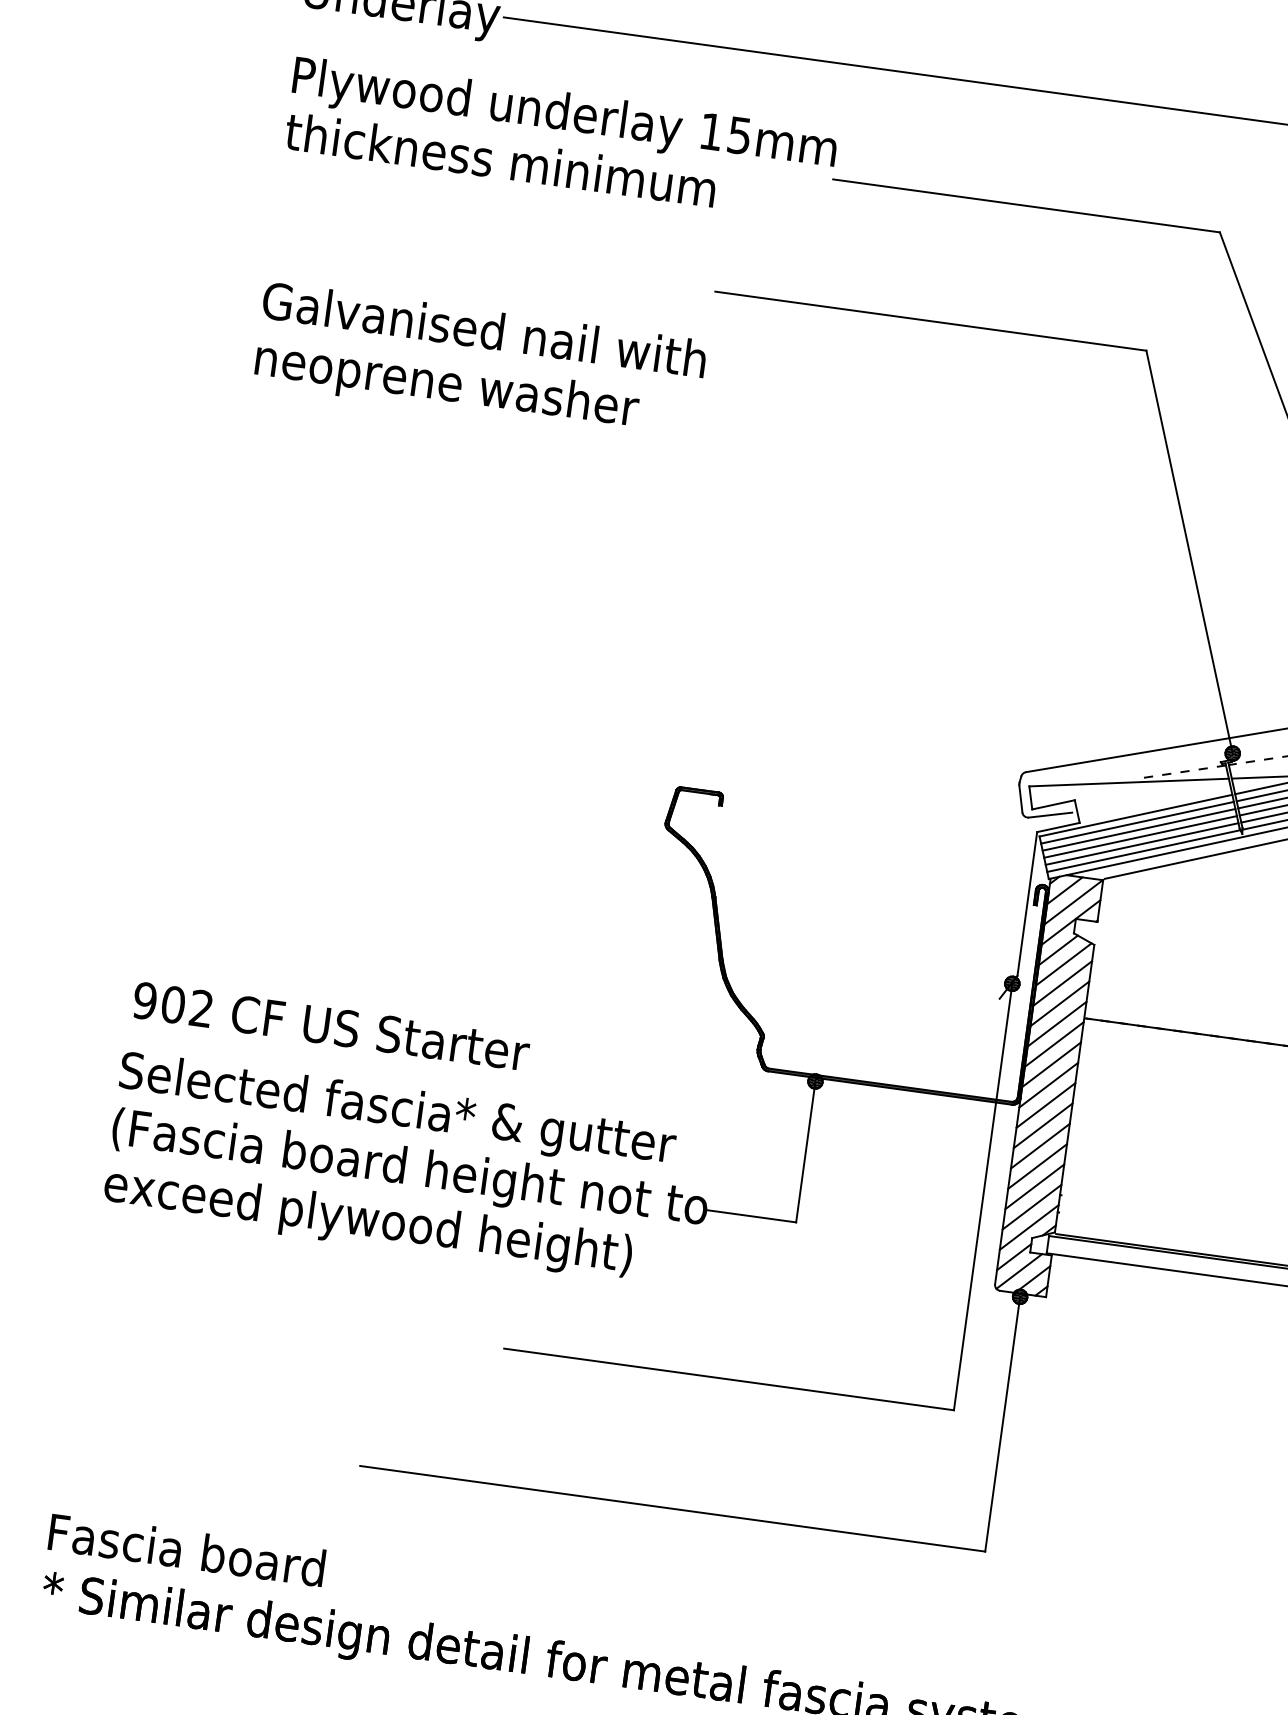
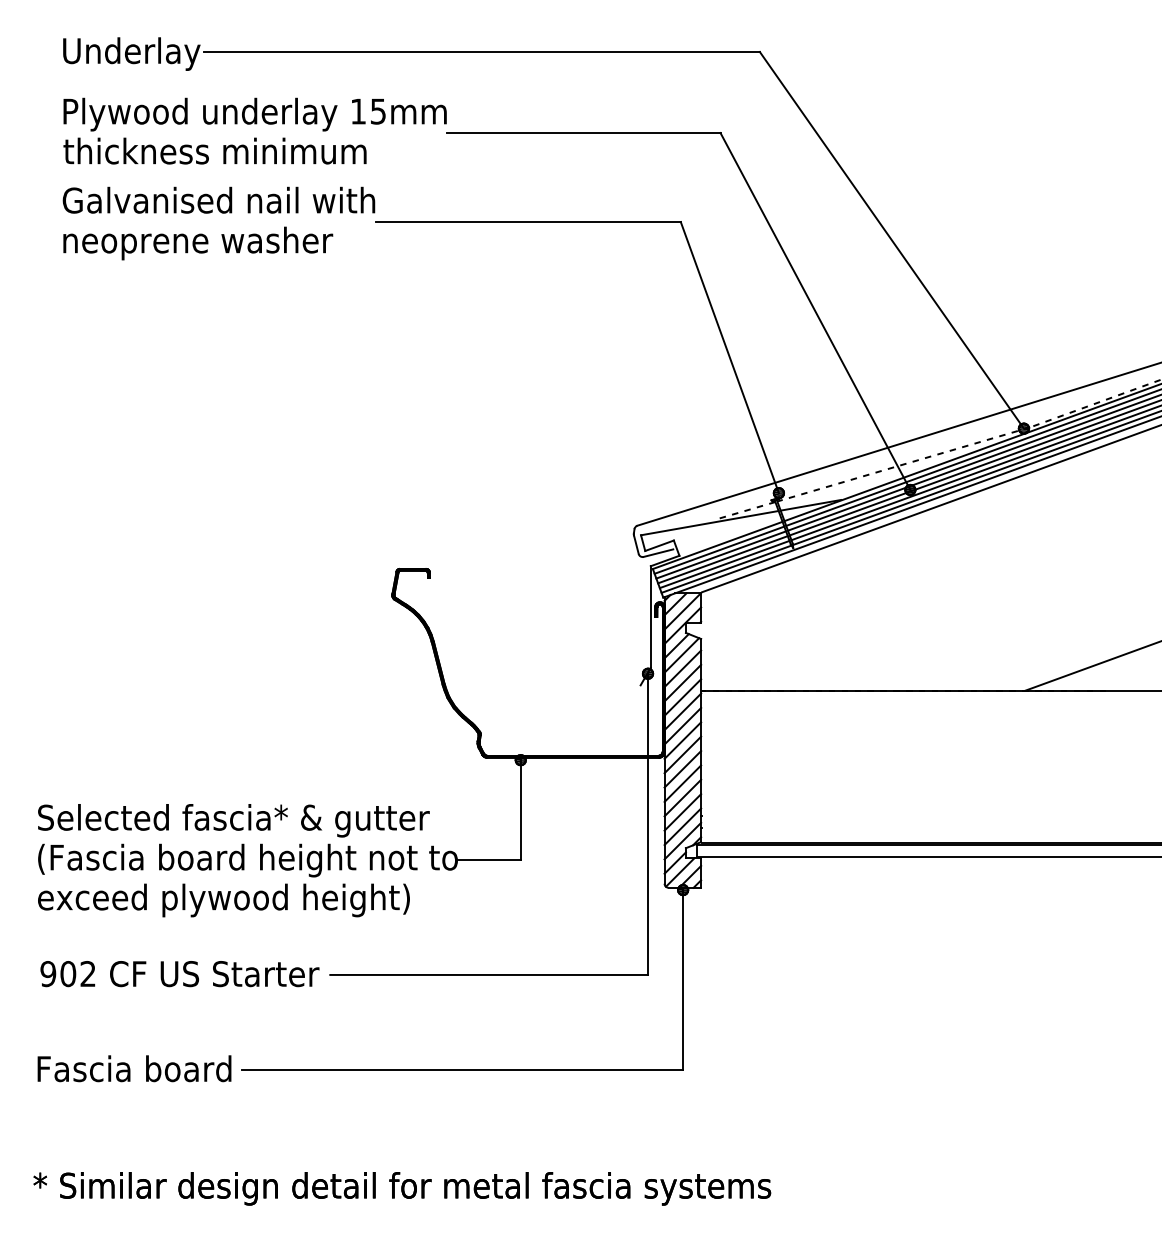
text: (479, 362) -> (218, 223), moved
text: (330, 1027) -> (179, 974), moved
text: (187, 1549) -> (134, 1068), moved

